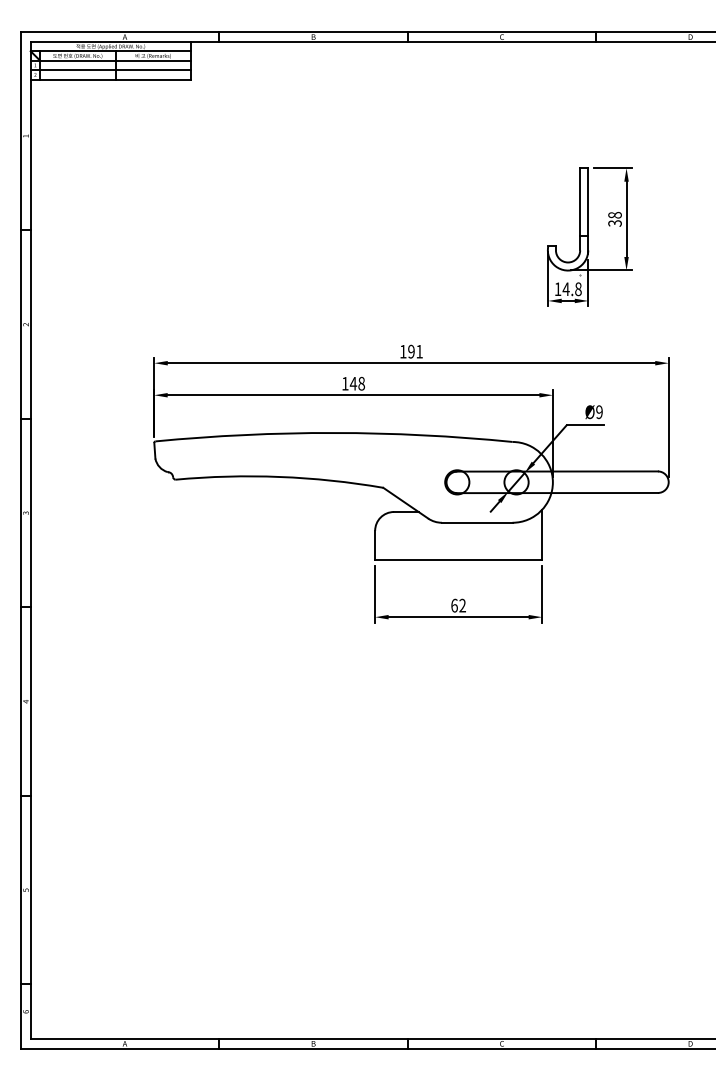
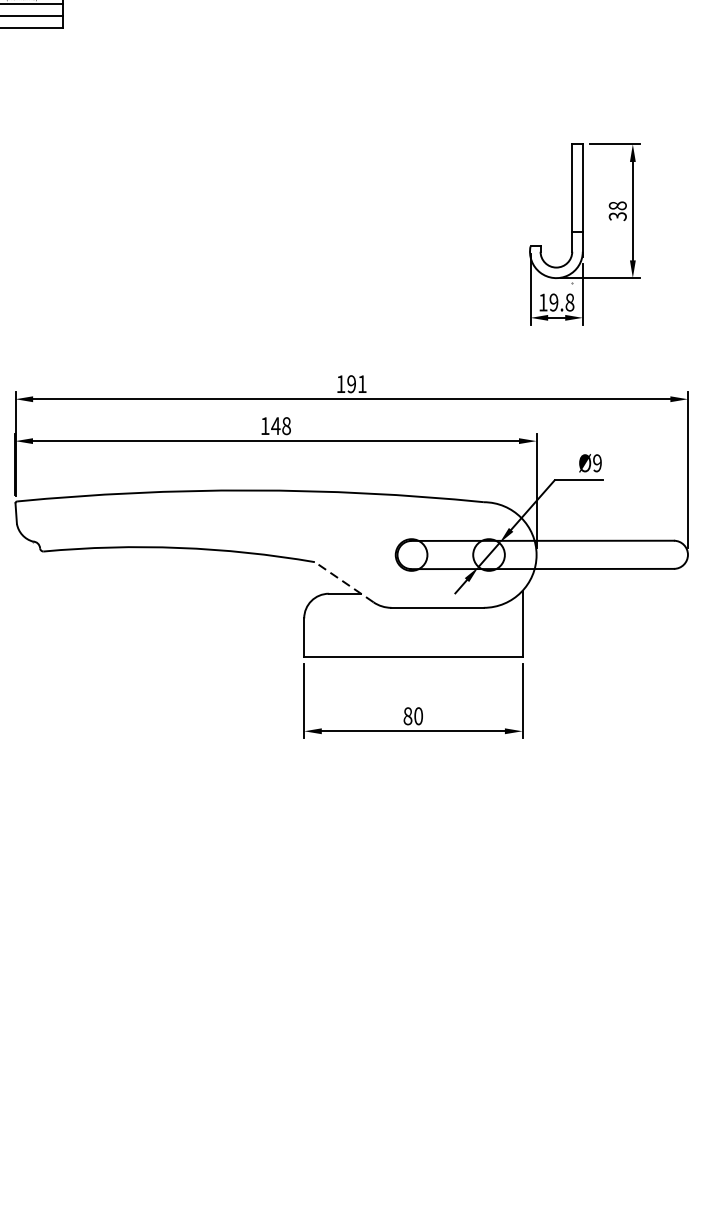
text: (565, 289) -> (553, 302), 14.8 -> 19.8
line: (405, 502) -> (343, 581), solid -> dashed
text: (458, 605) -> (413, 715), 62 -> 80

